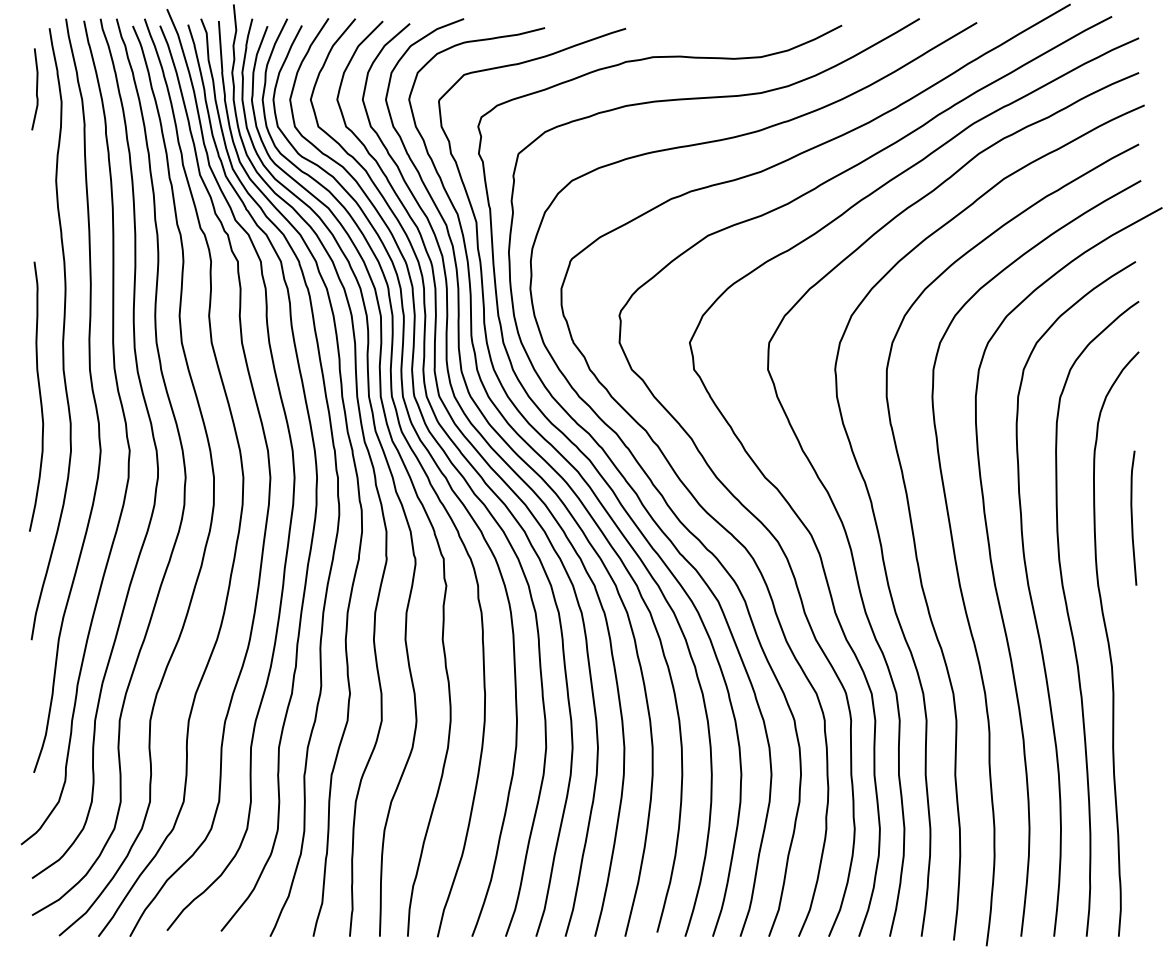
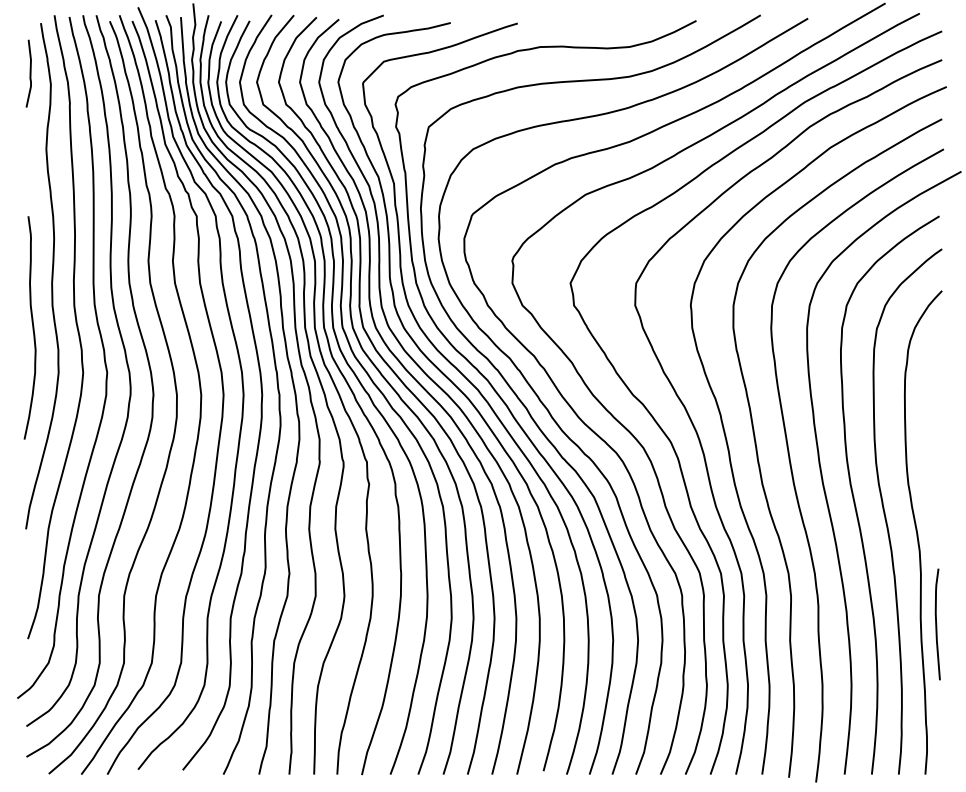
curve: (1132, 517) -> (936, 623), moved

